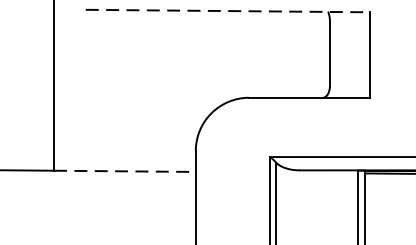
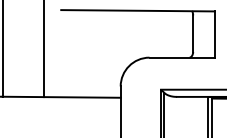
line: (228, 10) -> (138, 10), dashed -> solid
line: (125, 171) -> (82, 97), dashed -> solid

